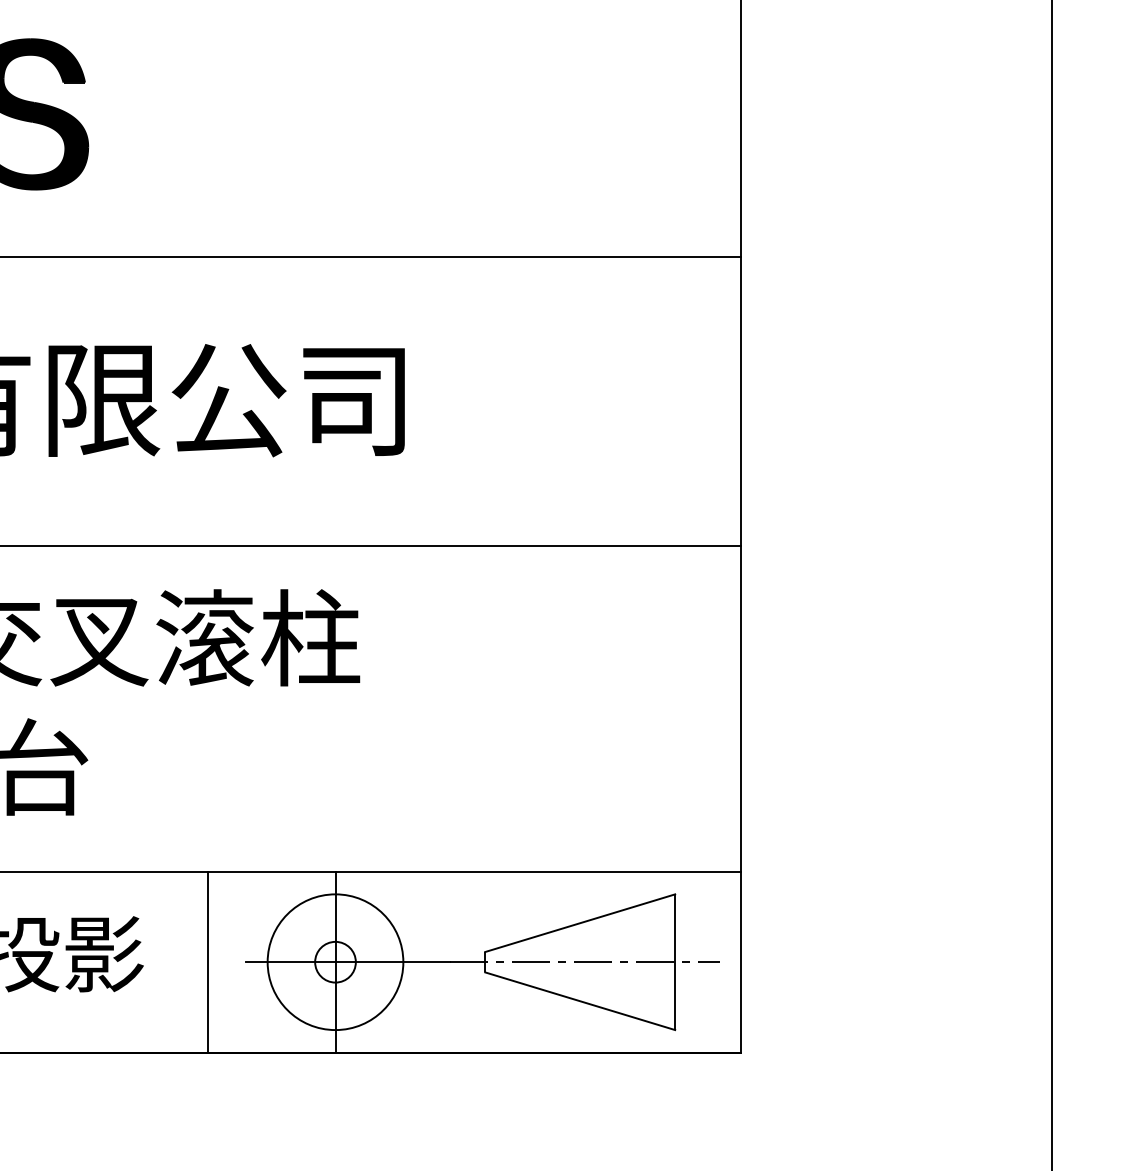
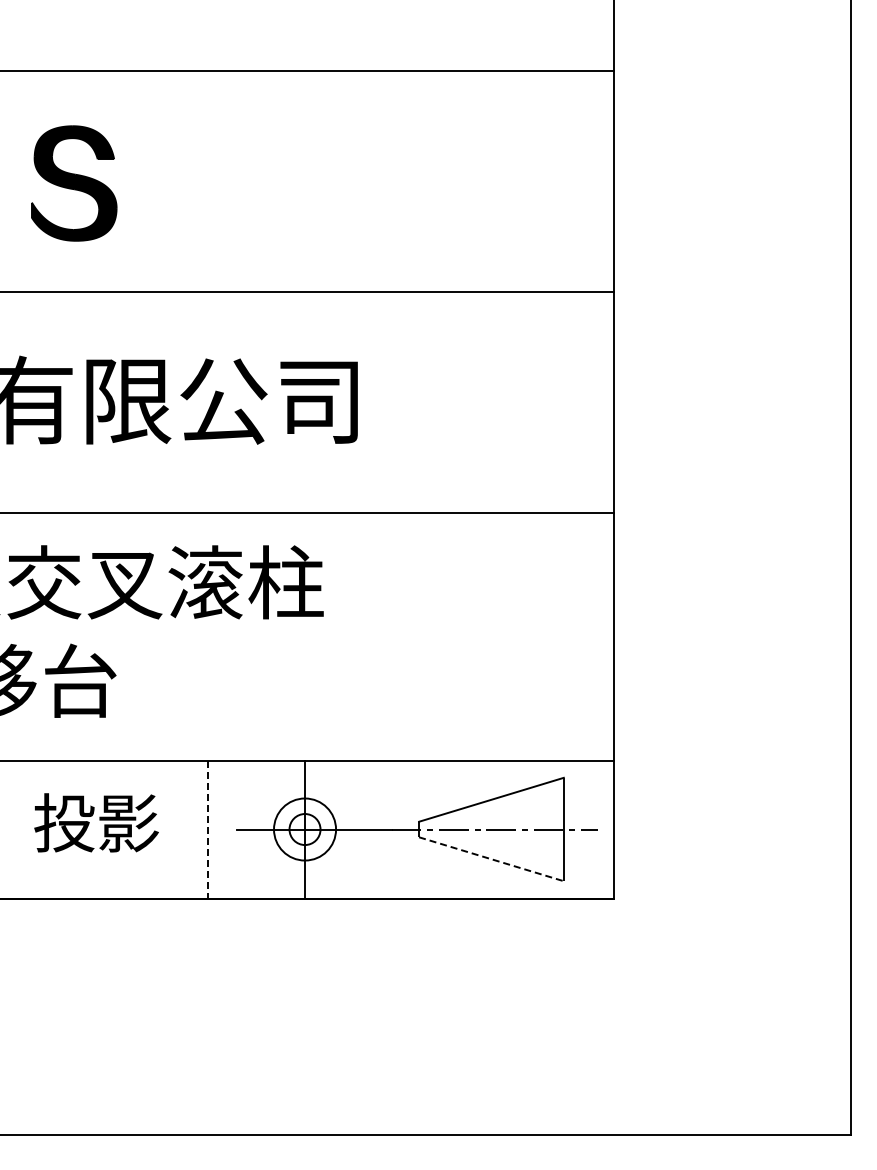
circle: (334, 962) -> (304, 829), size x0.6
line: (208, 963) -> (208, 830), solid -> dashed
line: (580, 1001) -> (491, 859), solid -> dashed

